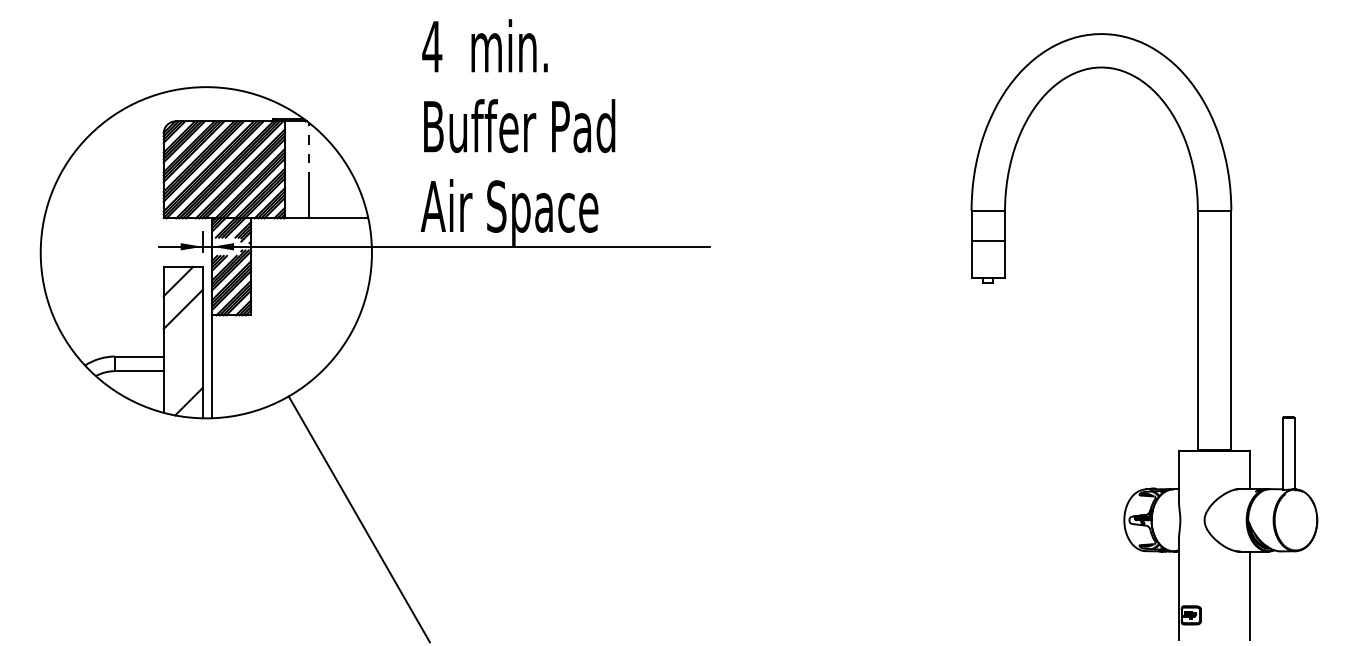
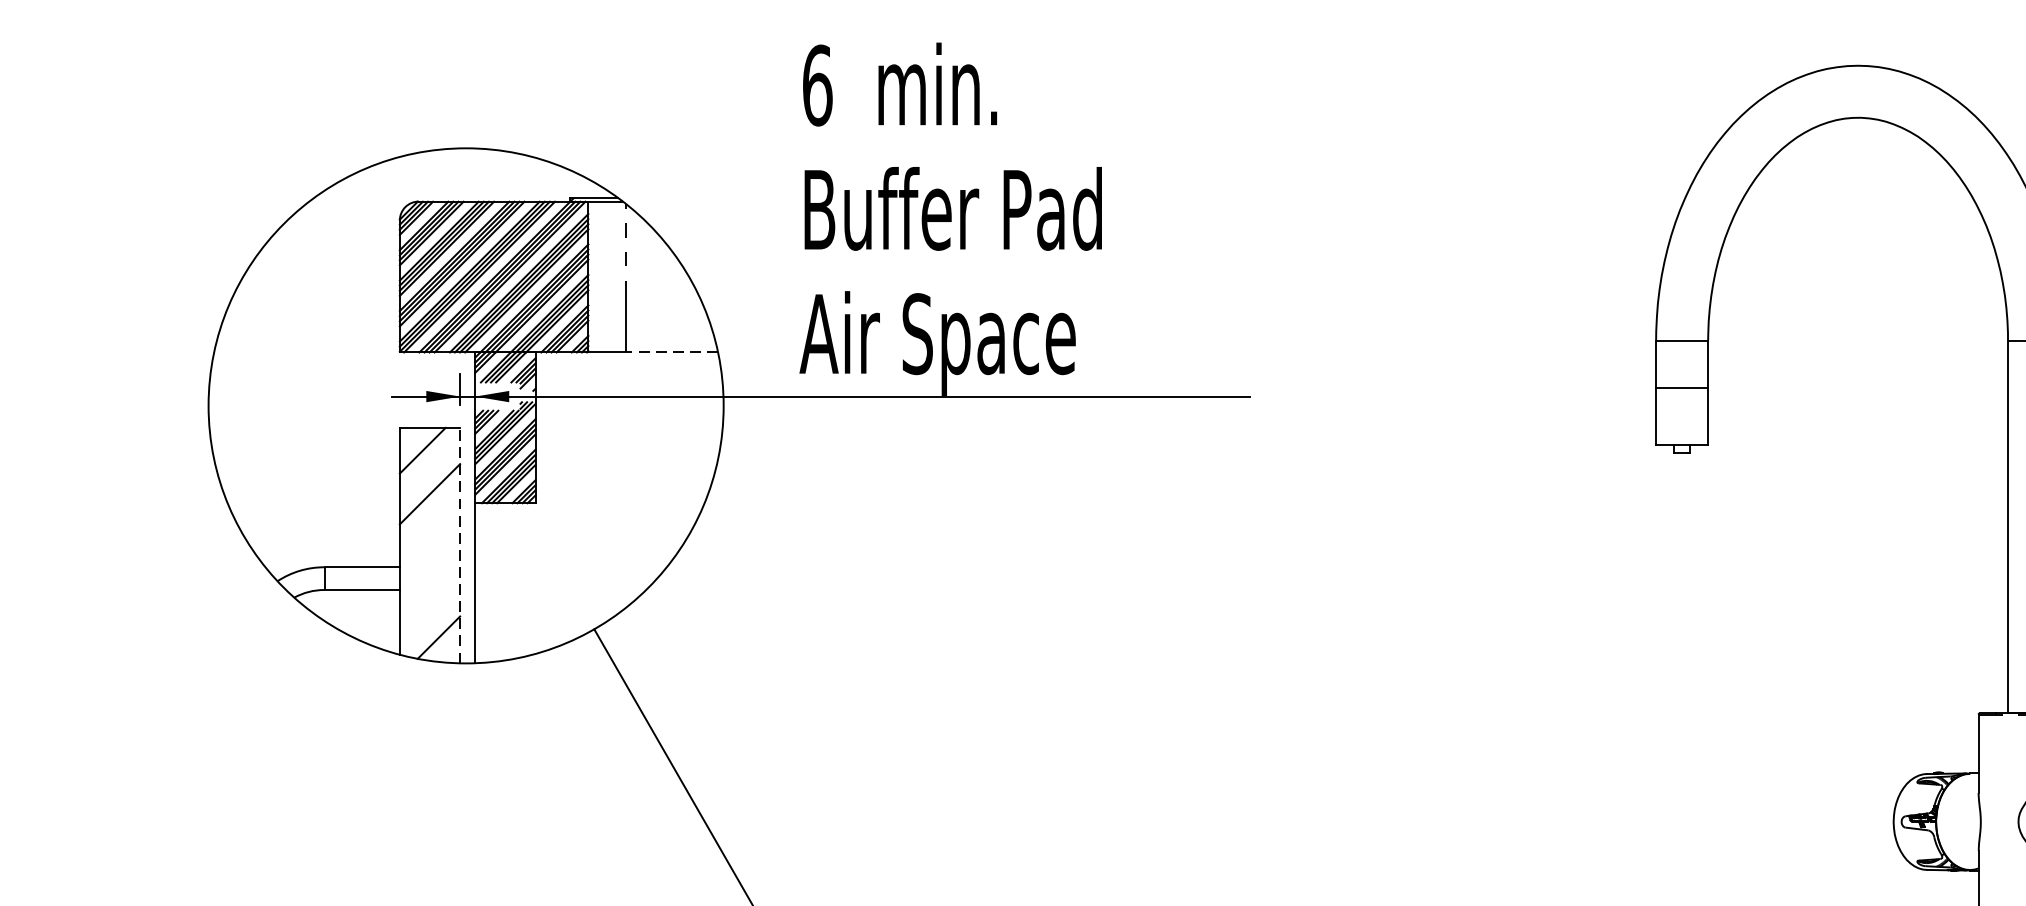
text: (432, 46) -> (817, 85), 4 -> 6
line: (338, 218) -> (671, 352), solid -> dashed
line: (202, 342) -> (460, 545), solid -> dashed

